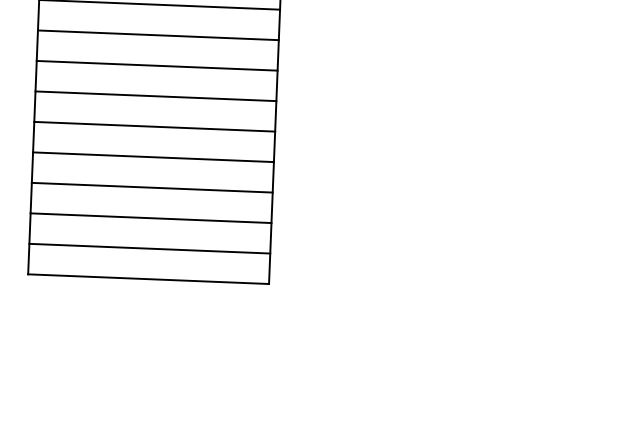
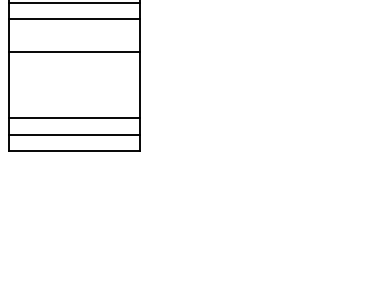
line: (156, 65) -> (74, 35), removed
line: (154, 126) -> (74, 68), removed
line: (153, 157) -> (74, 85), removed
line: (152, 187) -> (74, 101), removed

